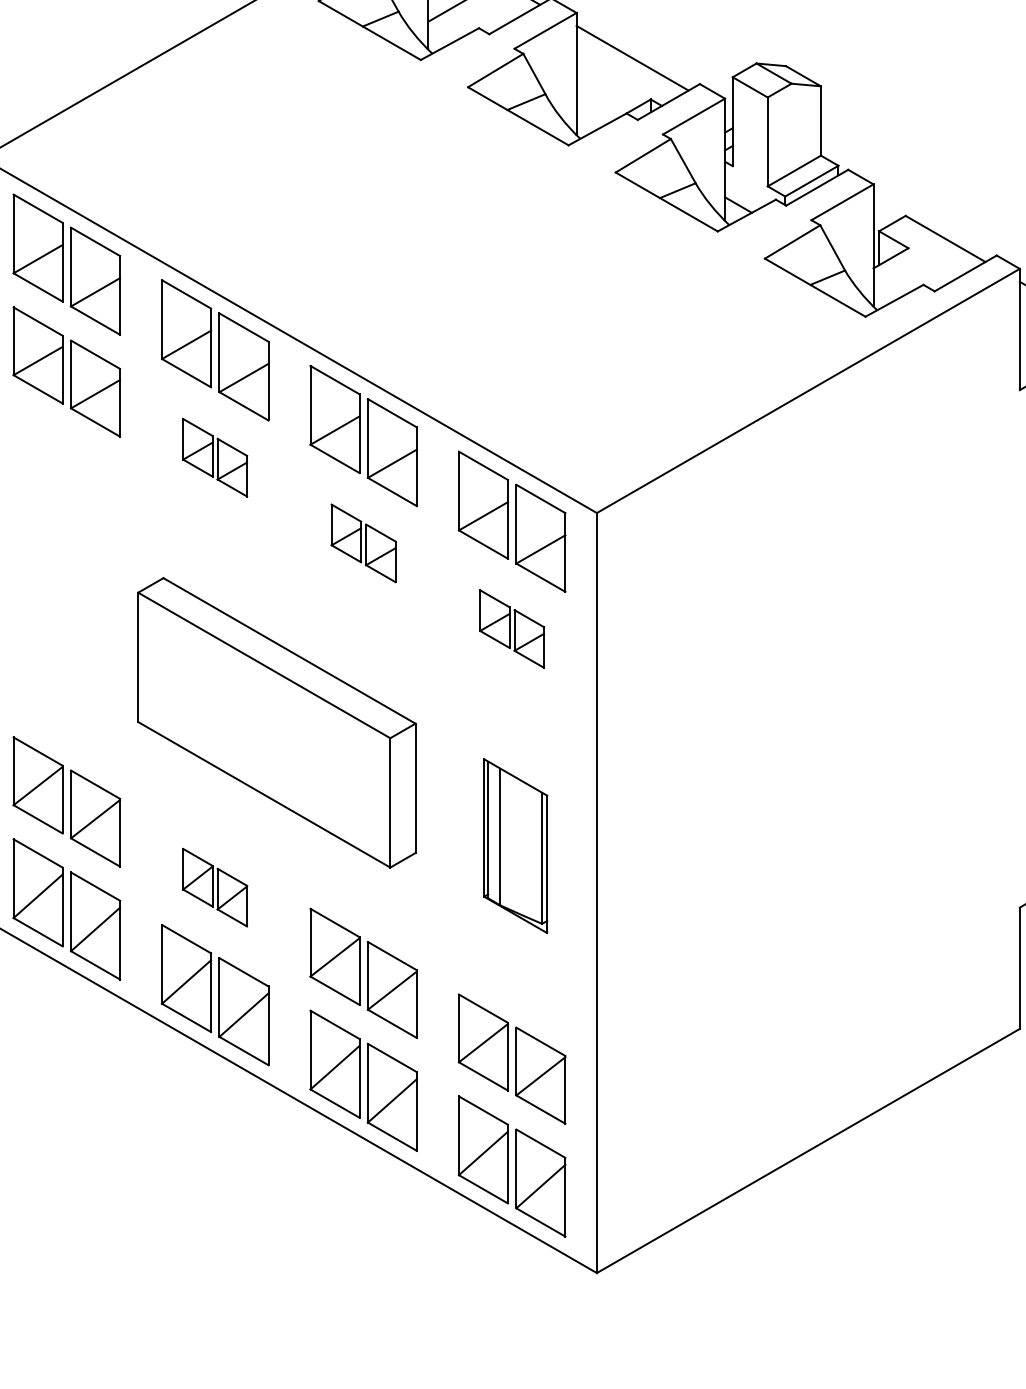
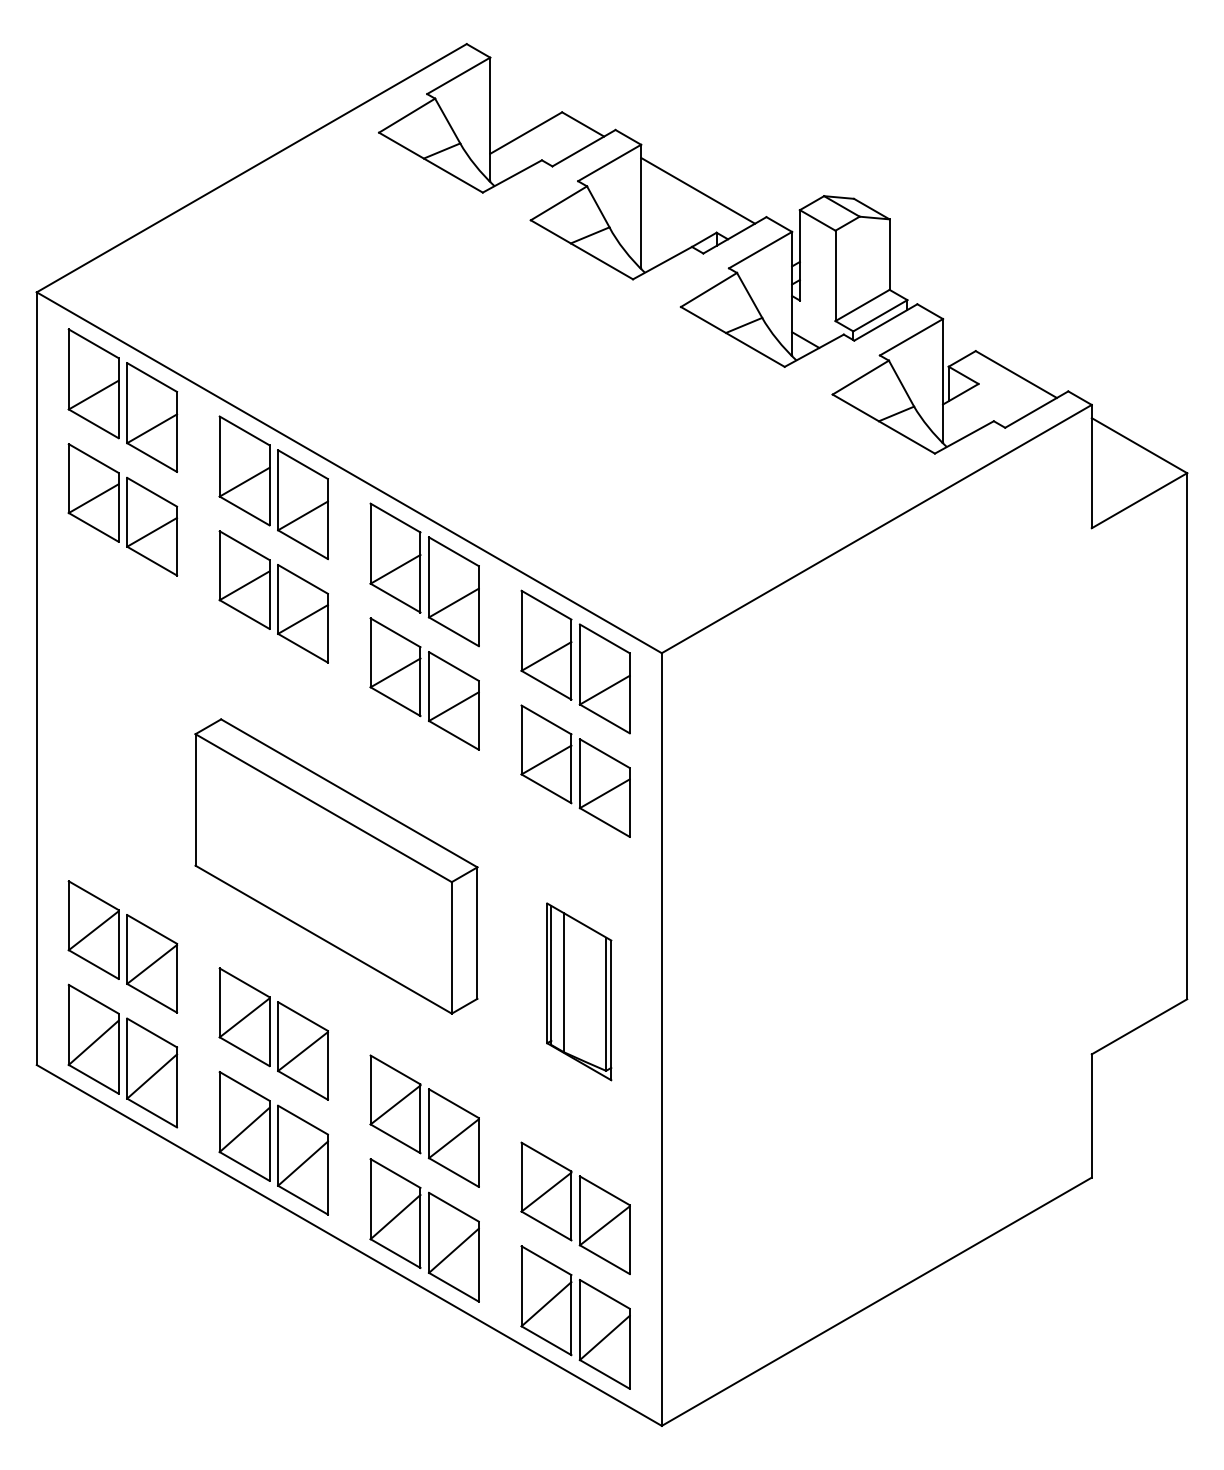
part: (214, 457) -> (273, 596), size x1.67
part: (363, 542) -> (424, 683), size x1.67
part: (511, 628) -> (575, 770), size x1.67
part: (214, 887) -> (273, 1033), size x1.67

